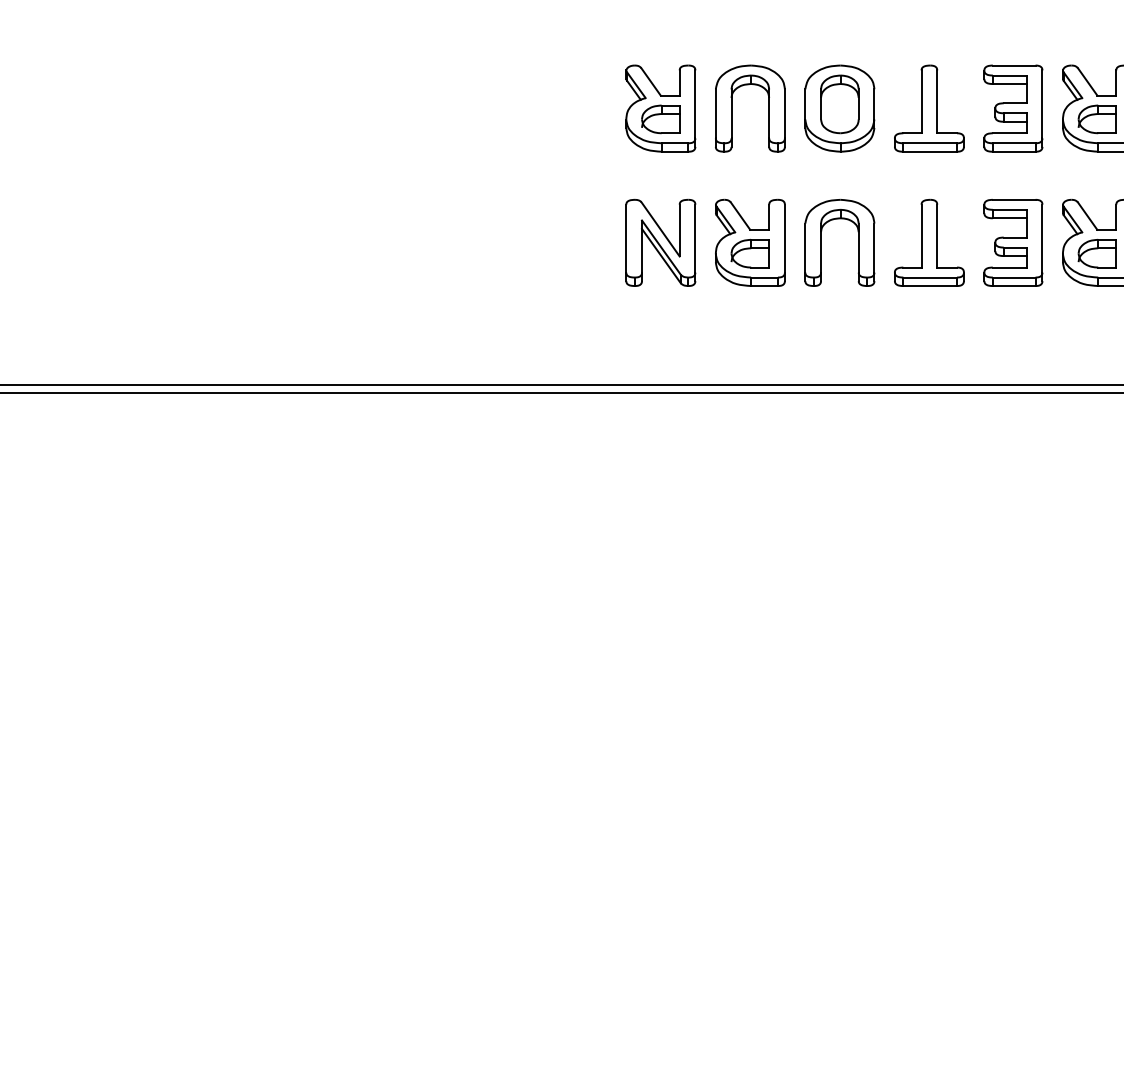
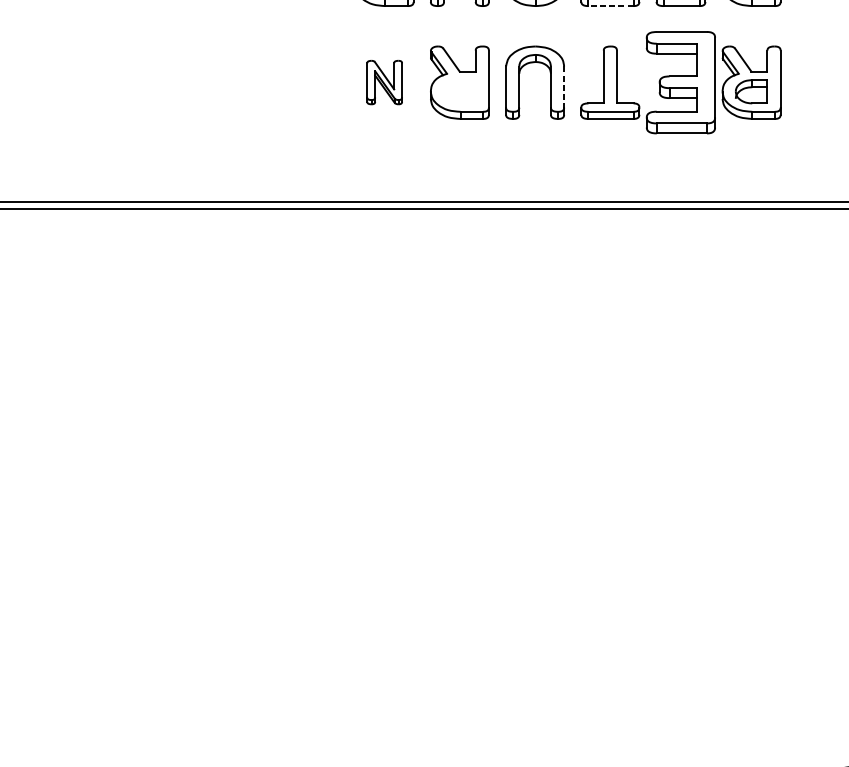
line: (930, 151) -> (611, 5), solid -> dashed
part: (660, 242) -> (384, 82), size x0.6
part: (1013, 242) -> (681, 82), size x1.4
line: (874, 248) -> (564, 87), solid -> dashed
part: (749, 253) -> (459, 91), removed

